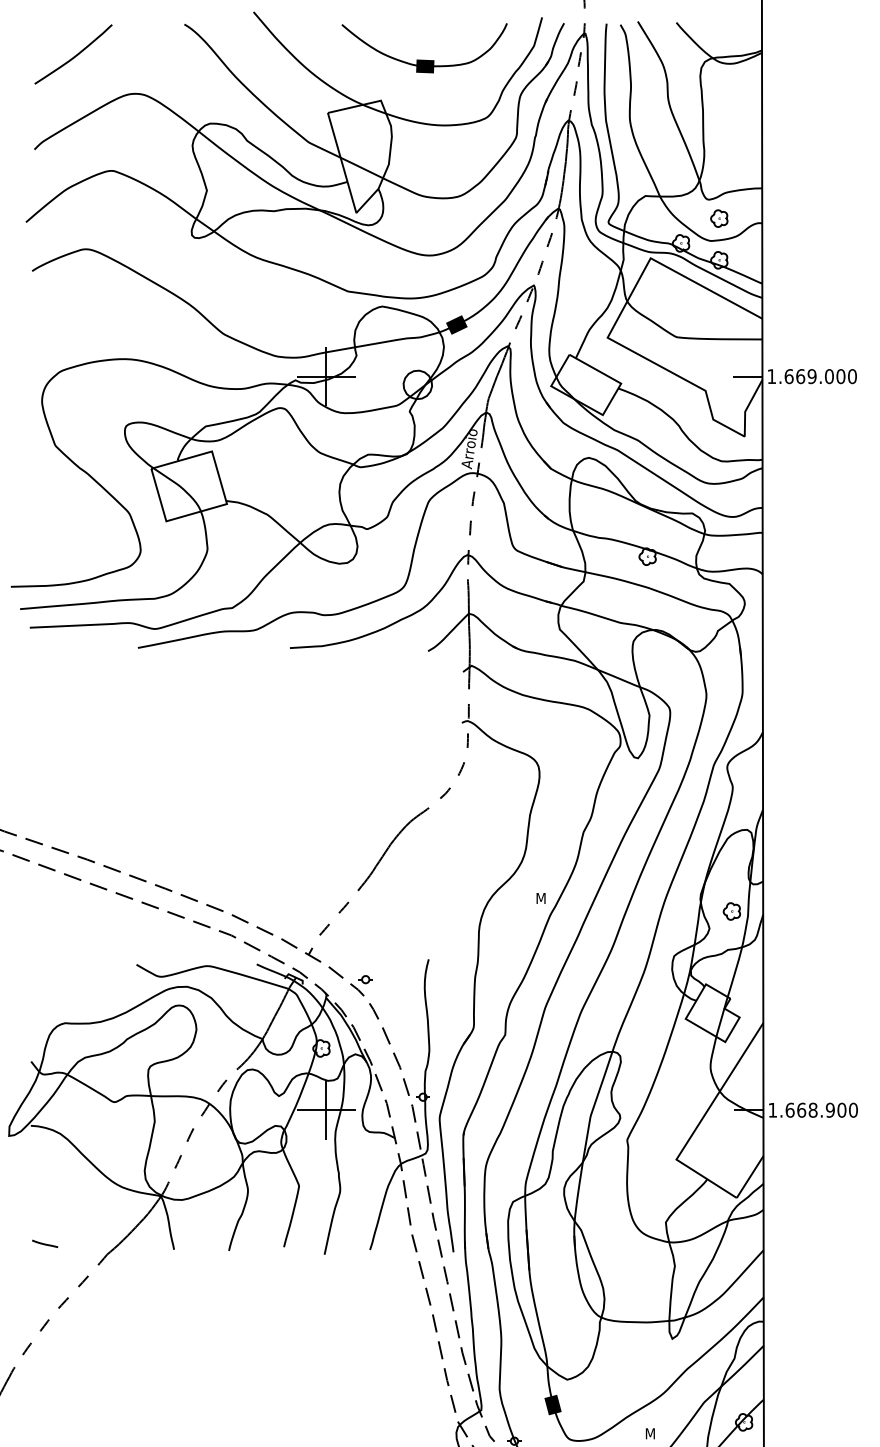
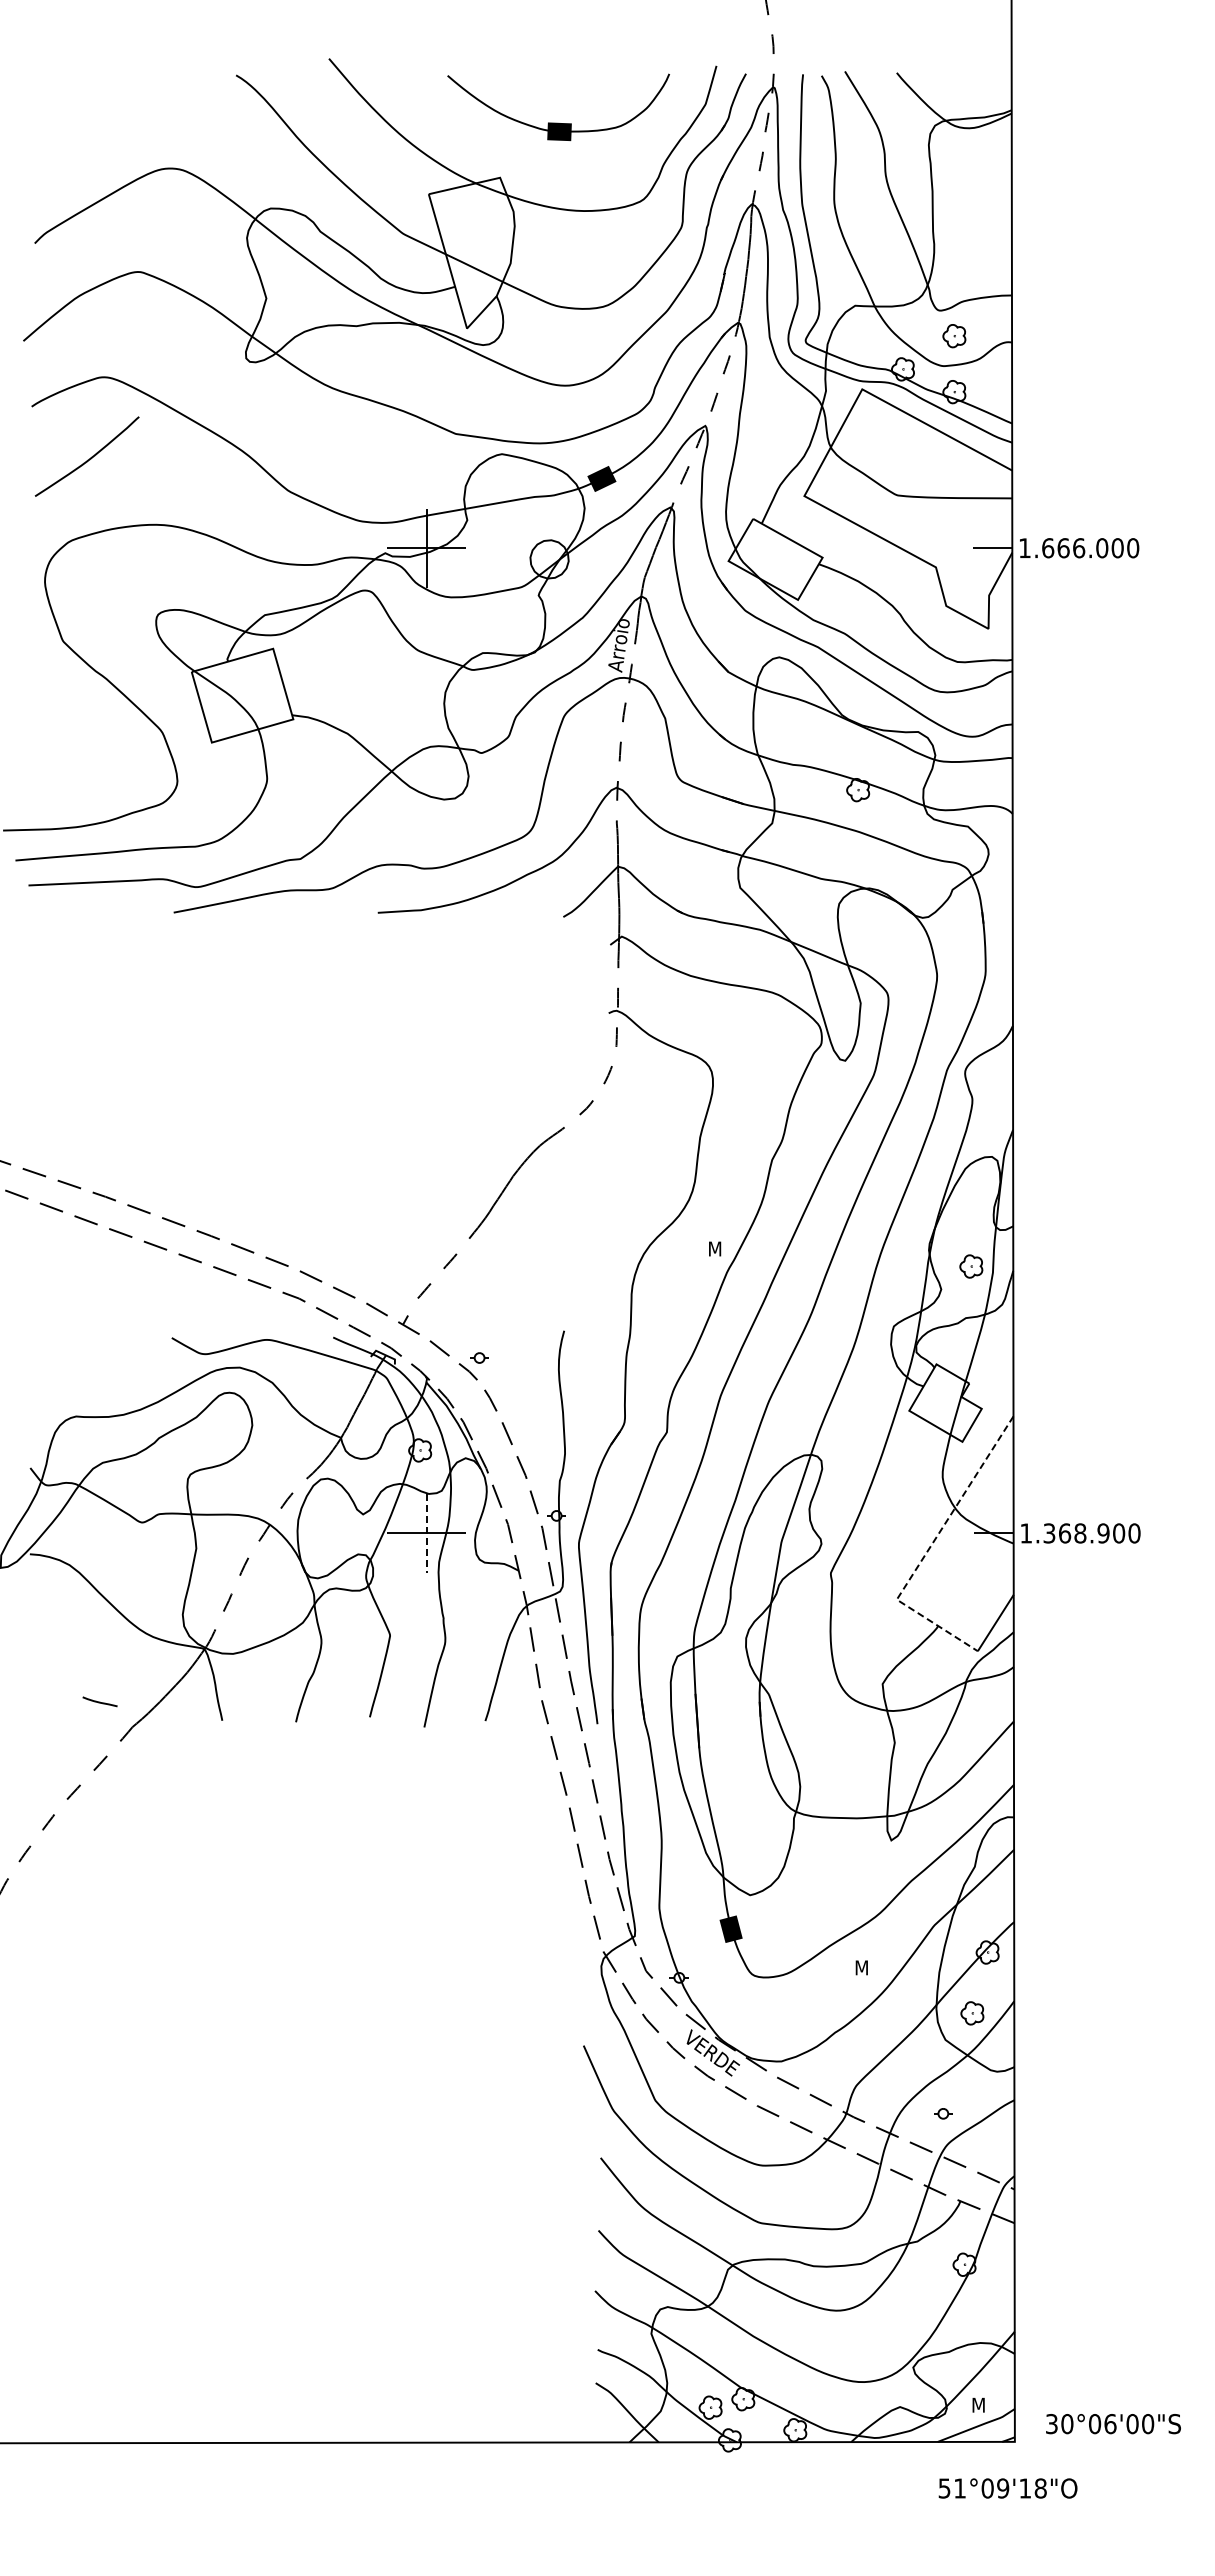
curve: (73, 56) -> (87, 459), moved
text: (812, 376) -> (1079, 548), 1.669.000 -> 1.666.000
line: (326, 1110) -> (426, 1533), solid -> dashed
text: (790, 1110) -> (1049, 1533), 1.668.900 -> 1.368.900
line: (700, 1122) -> (928, 1549), solid -> dashed
line: (44, 1243) -> (99, 1701), moved

